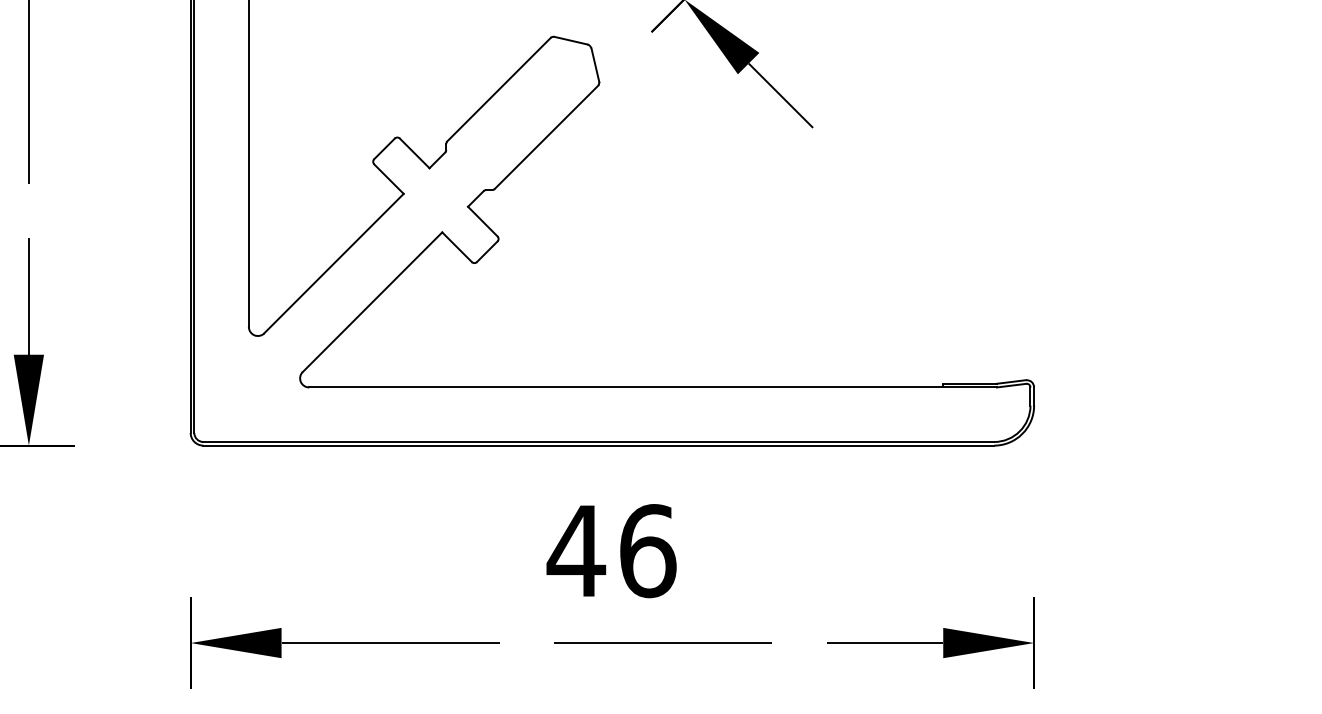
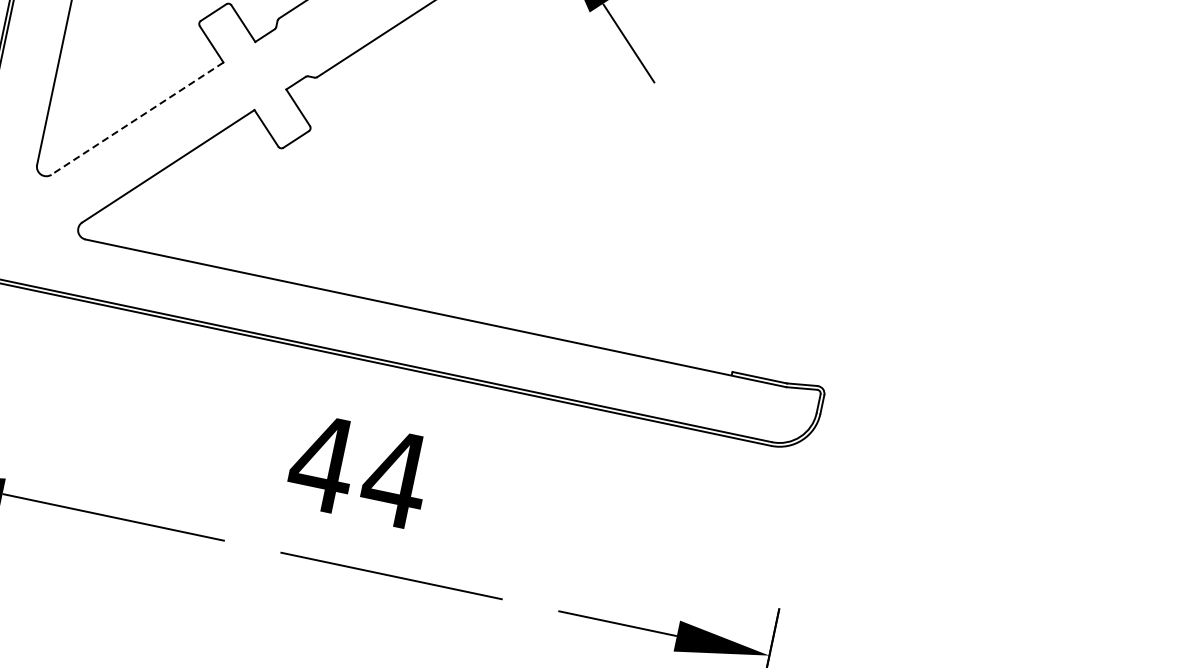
line: (334, 263) -> (138, 118), solid -> dashed
text: (647, 551) -> (395, 479), 46 -> 44

